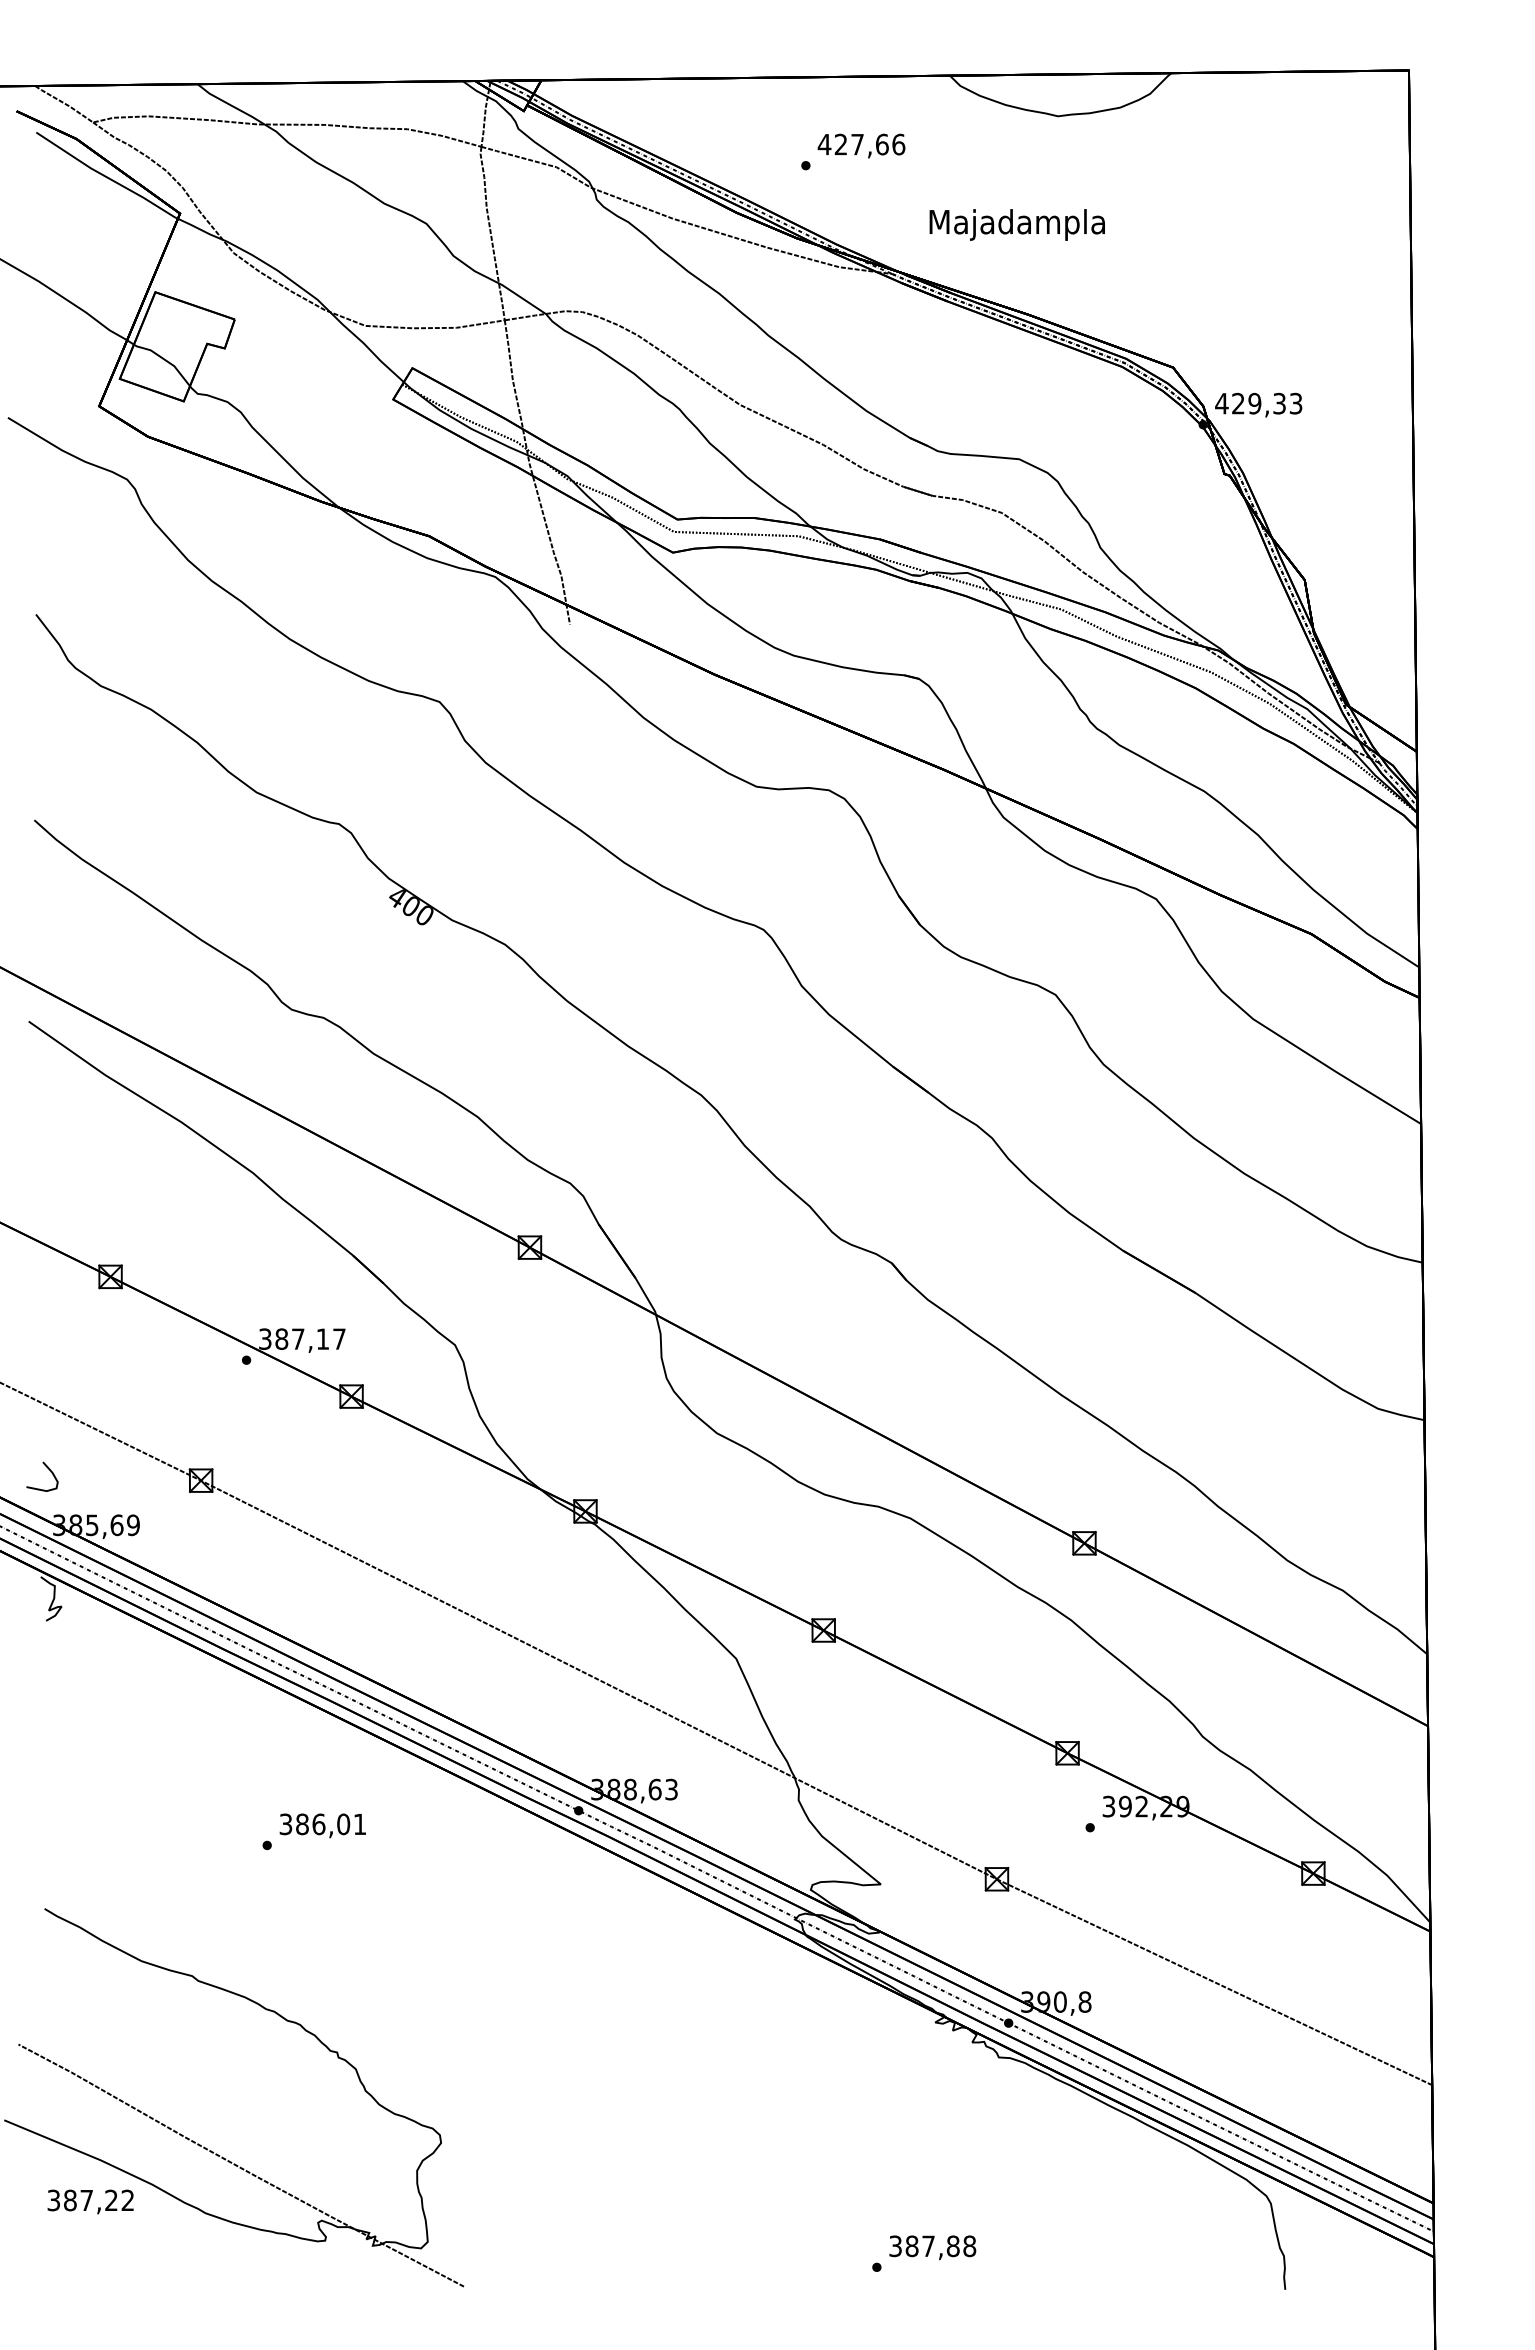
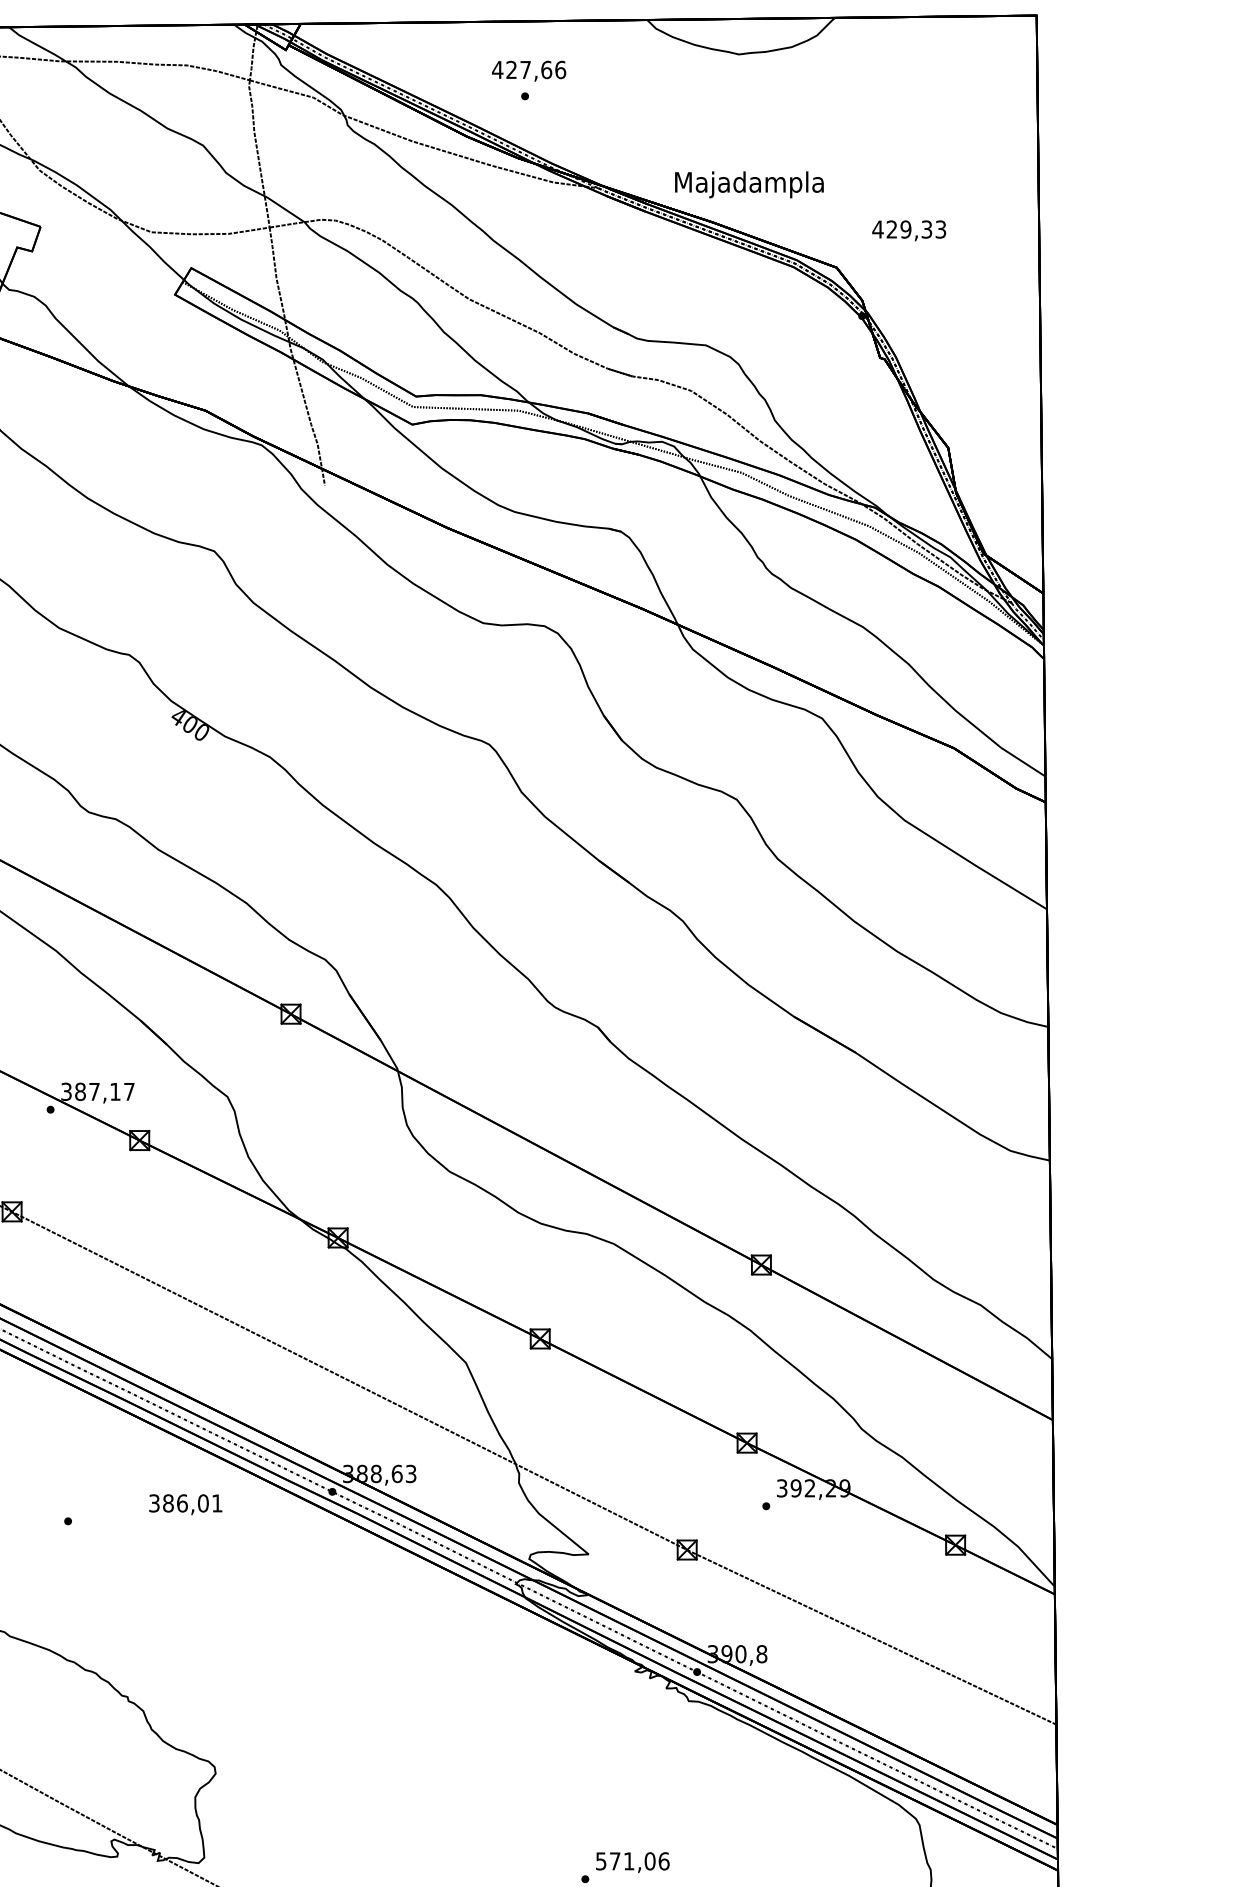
text: (861, 145) -> (529, 70), moved
text: (1016, 224) -> (748, 184), moved
text: (1258, 404) -> (909, 230), moved
text: (322, 1825) -> (185, 1504), moved
text: (933, 2246) -> (633, 1861), 387,88 -> 571,06

